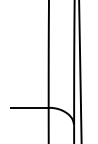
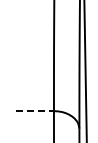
line: (29, 107) -> (34, 110), solid -> dashed

